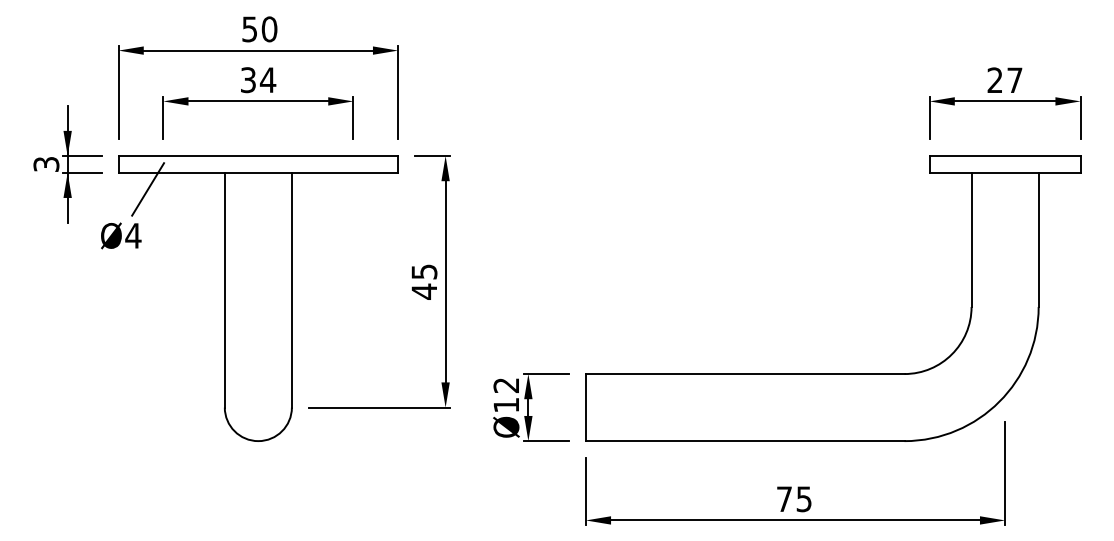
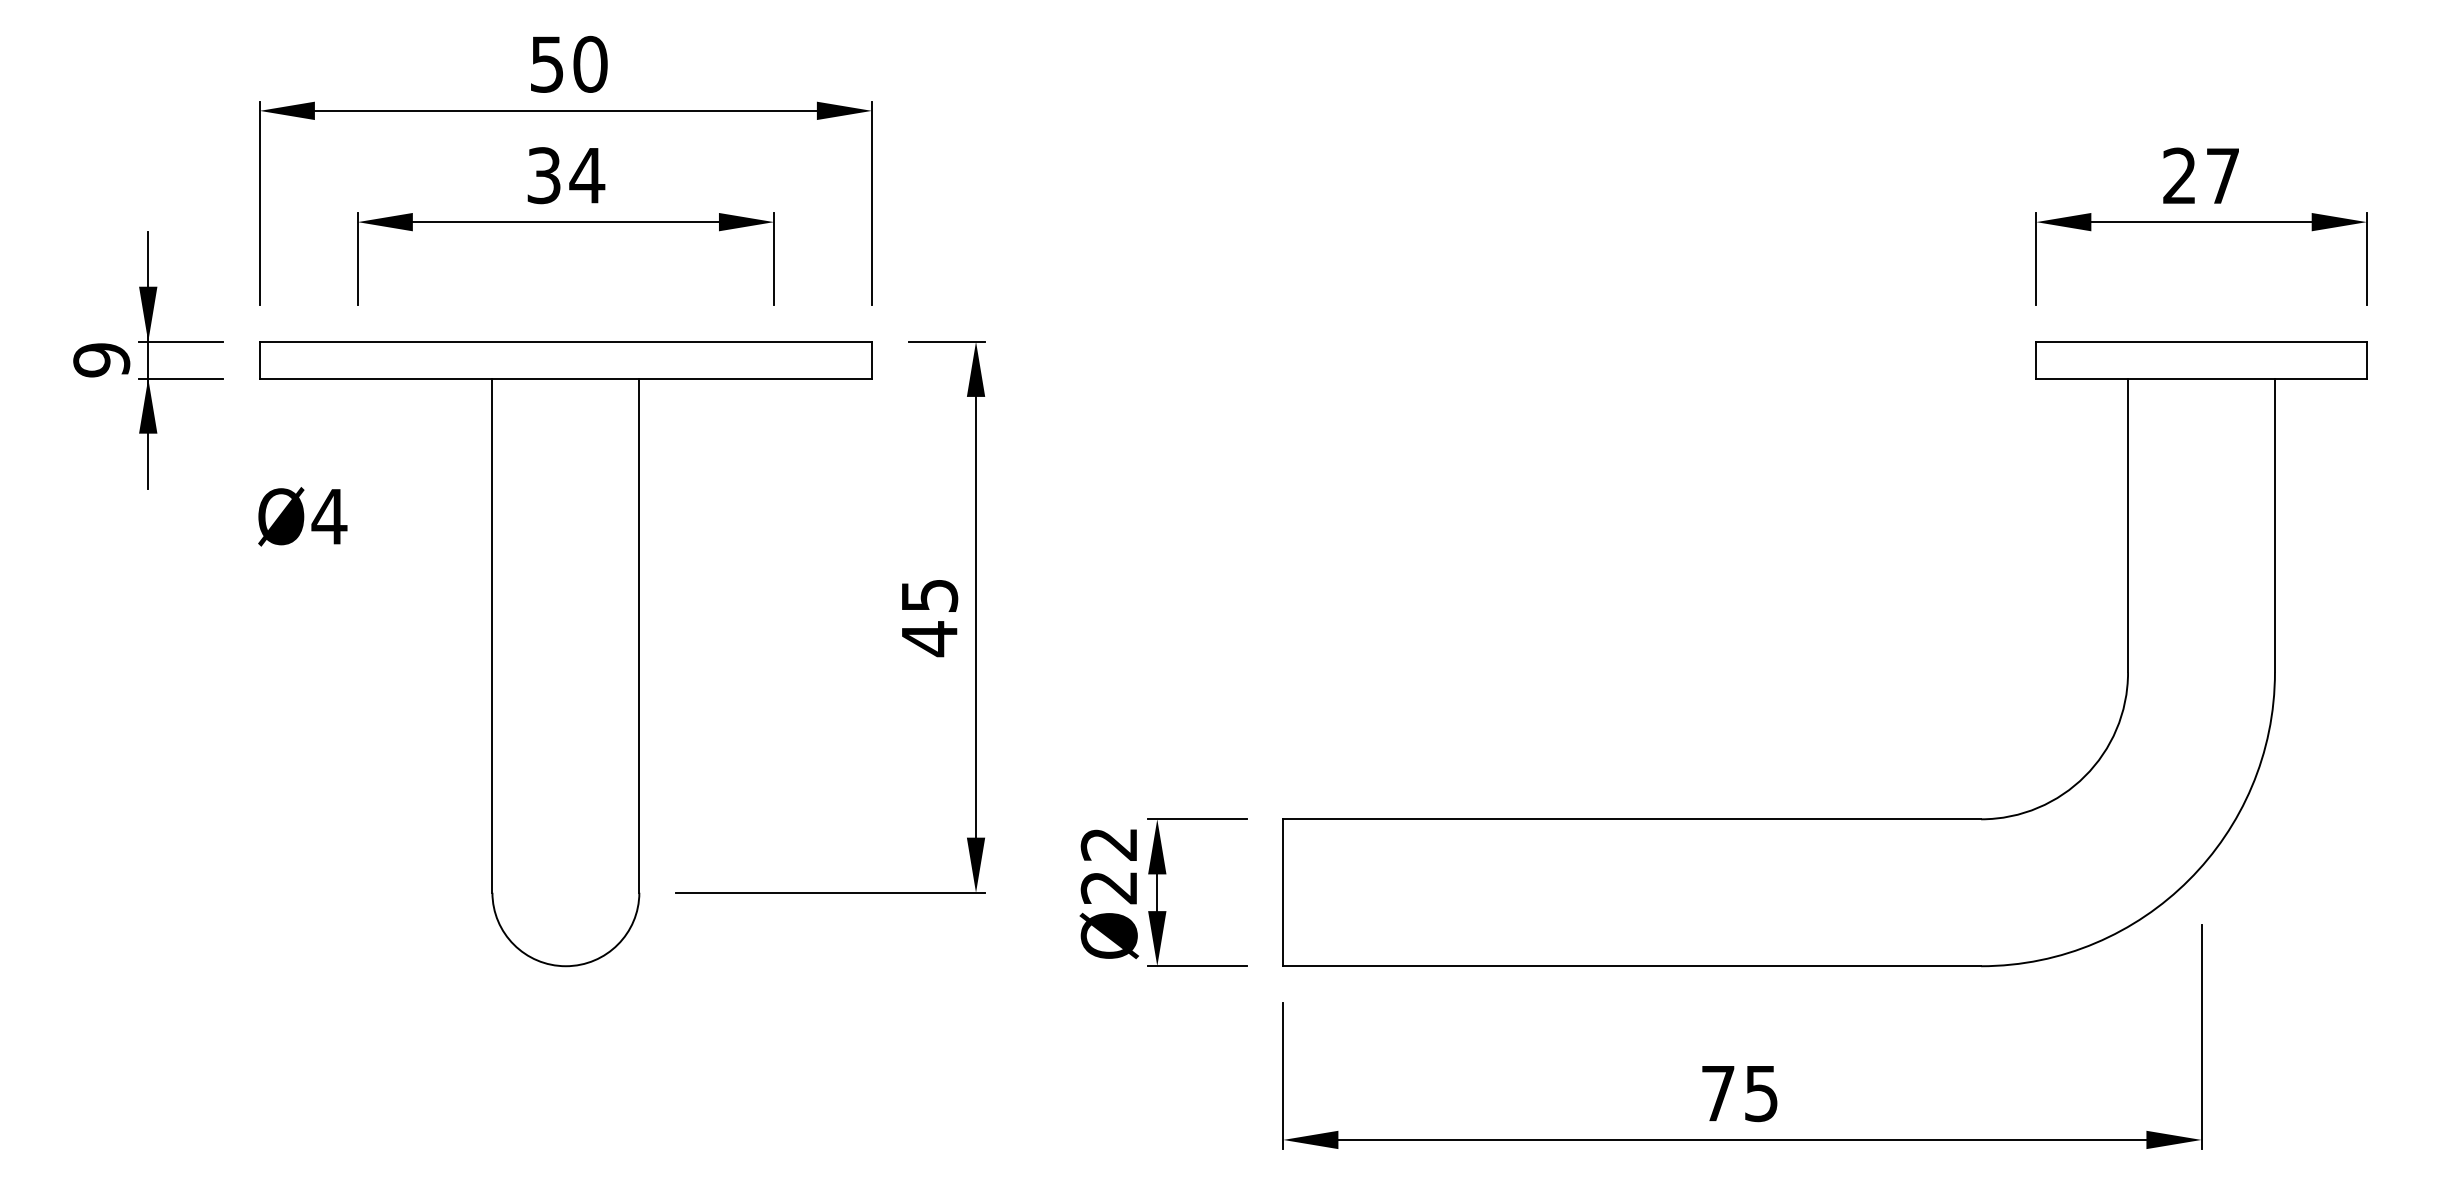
text: (46, 164) -> (101, 360), 3 -> 9
line: (148, 189) -> (325, 415), removed
text: (121, 235) -> (303, 515), moved
text: (505, 405) -> (1107, 888), Ø12 -> Ø22

